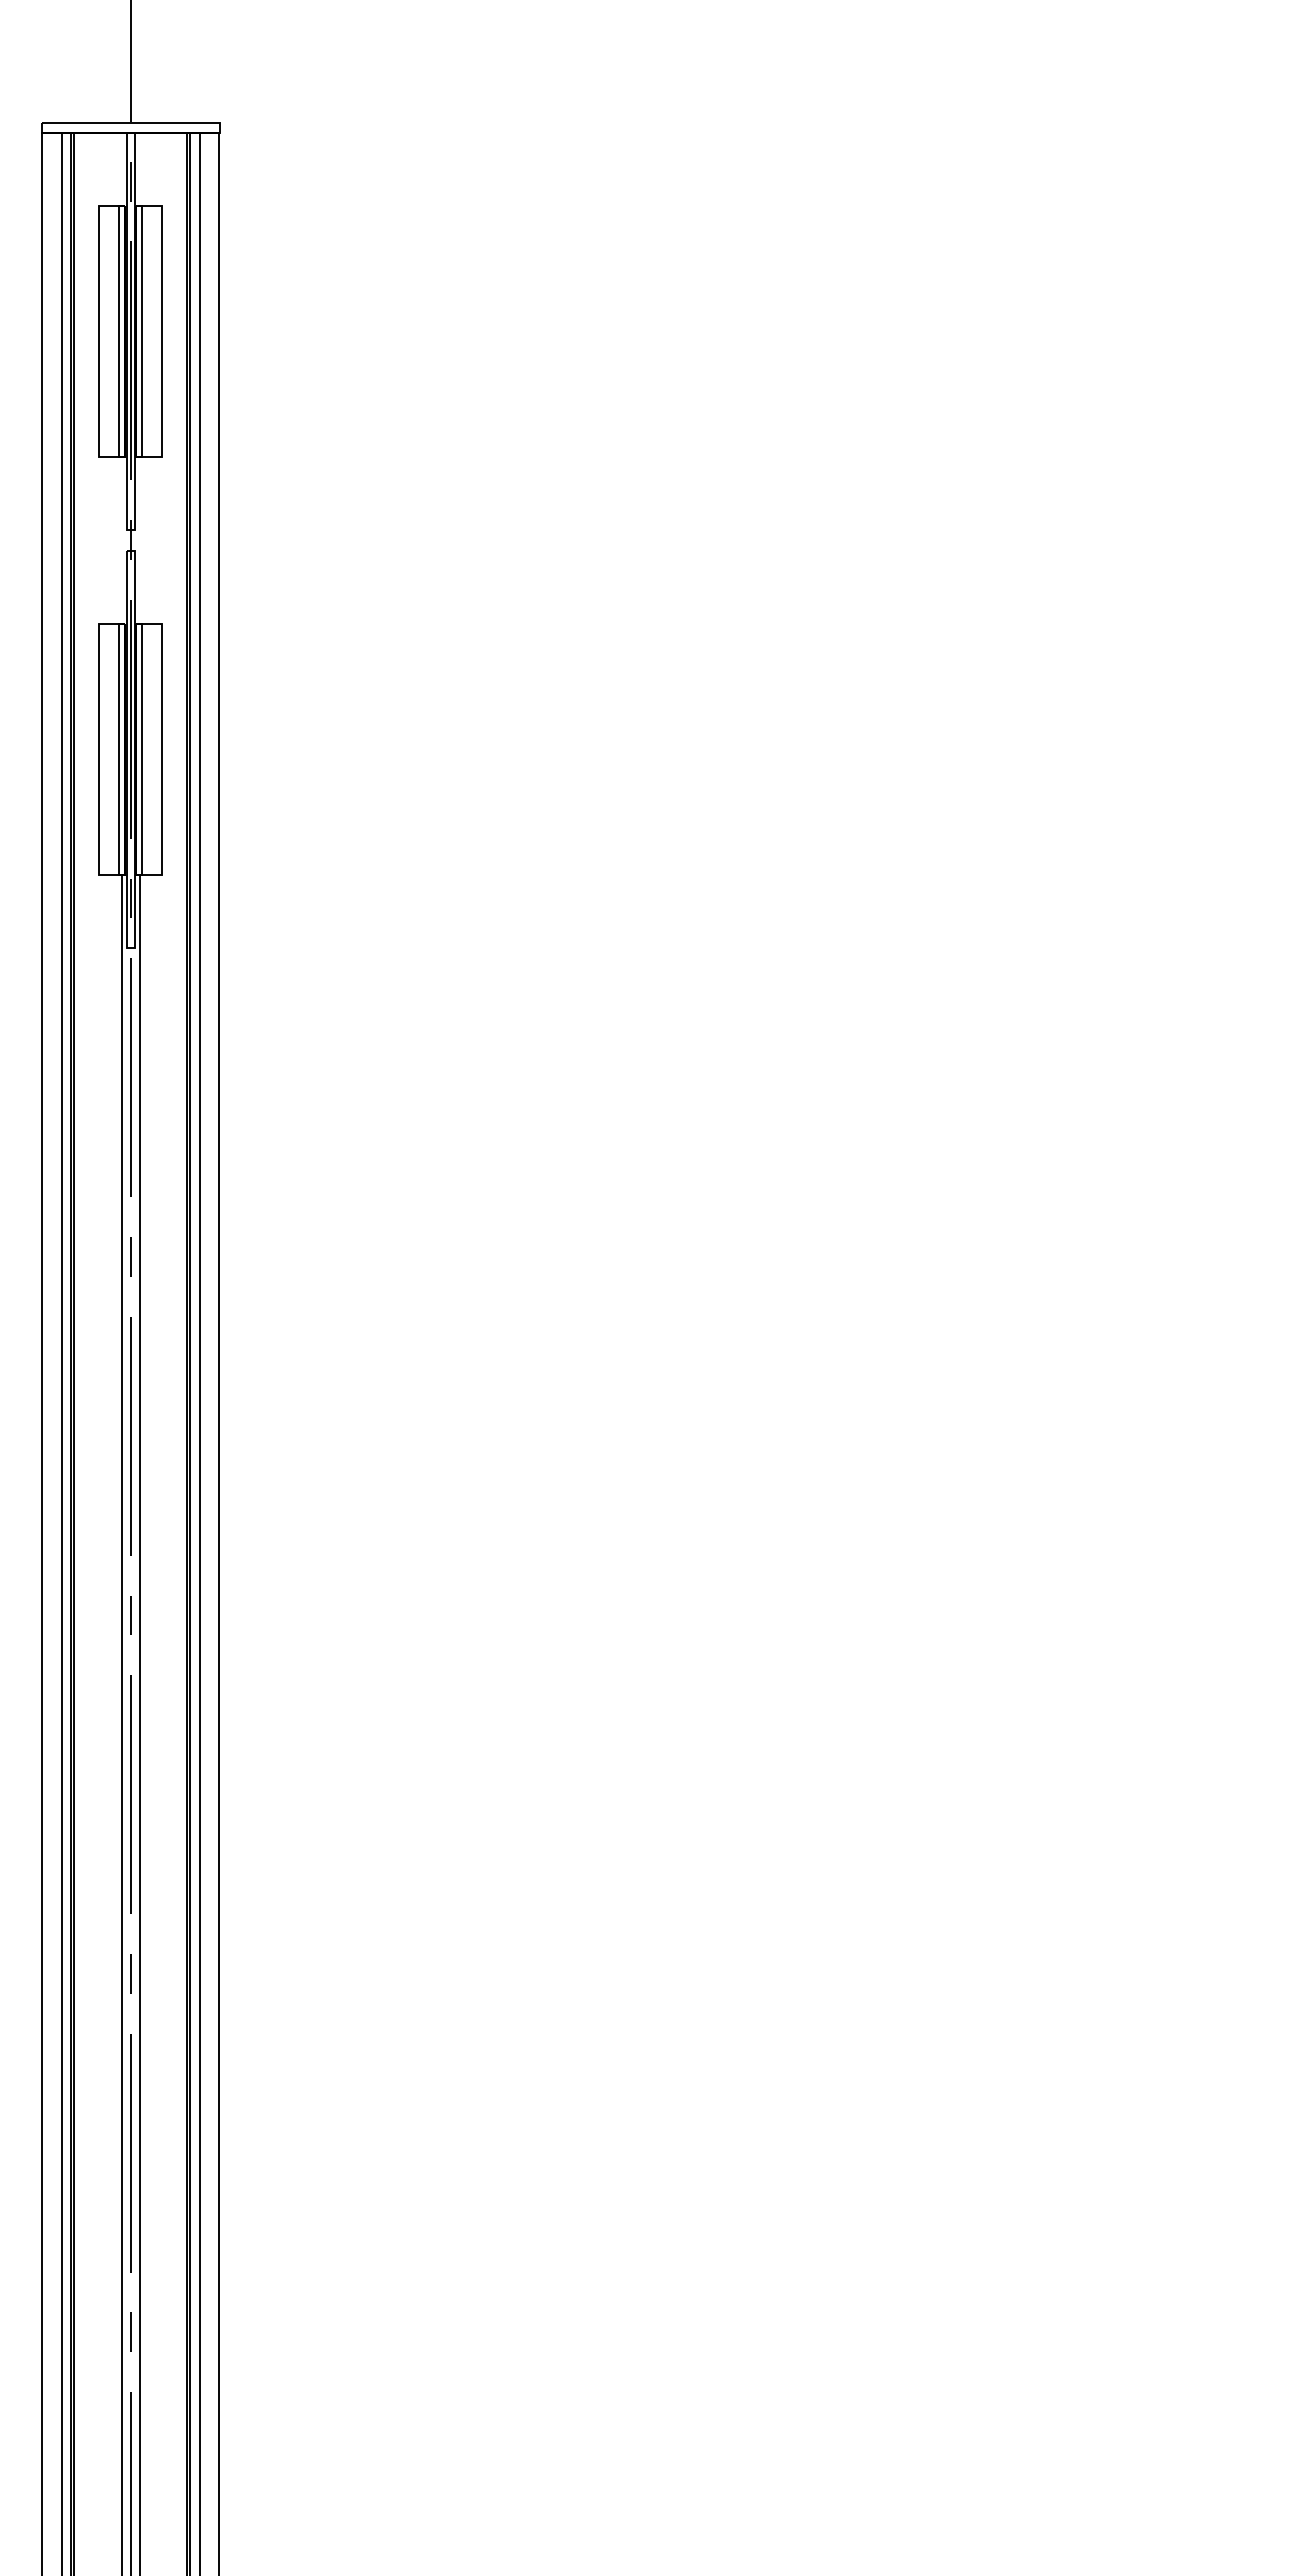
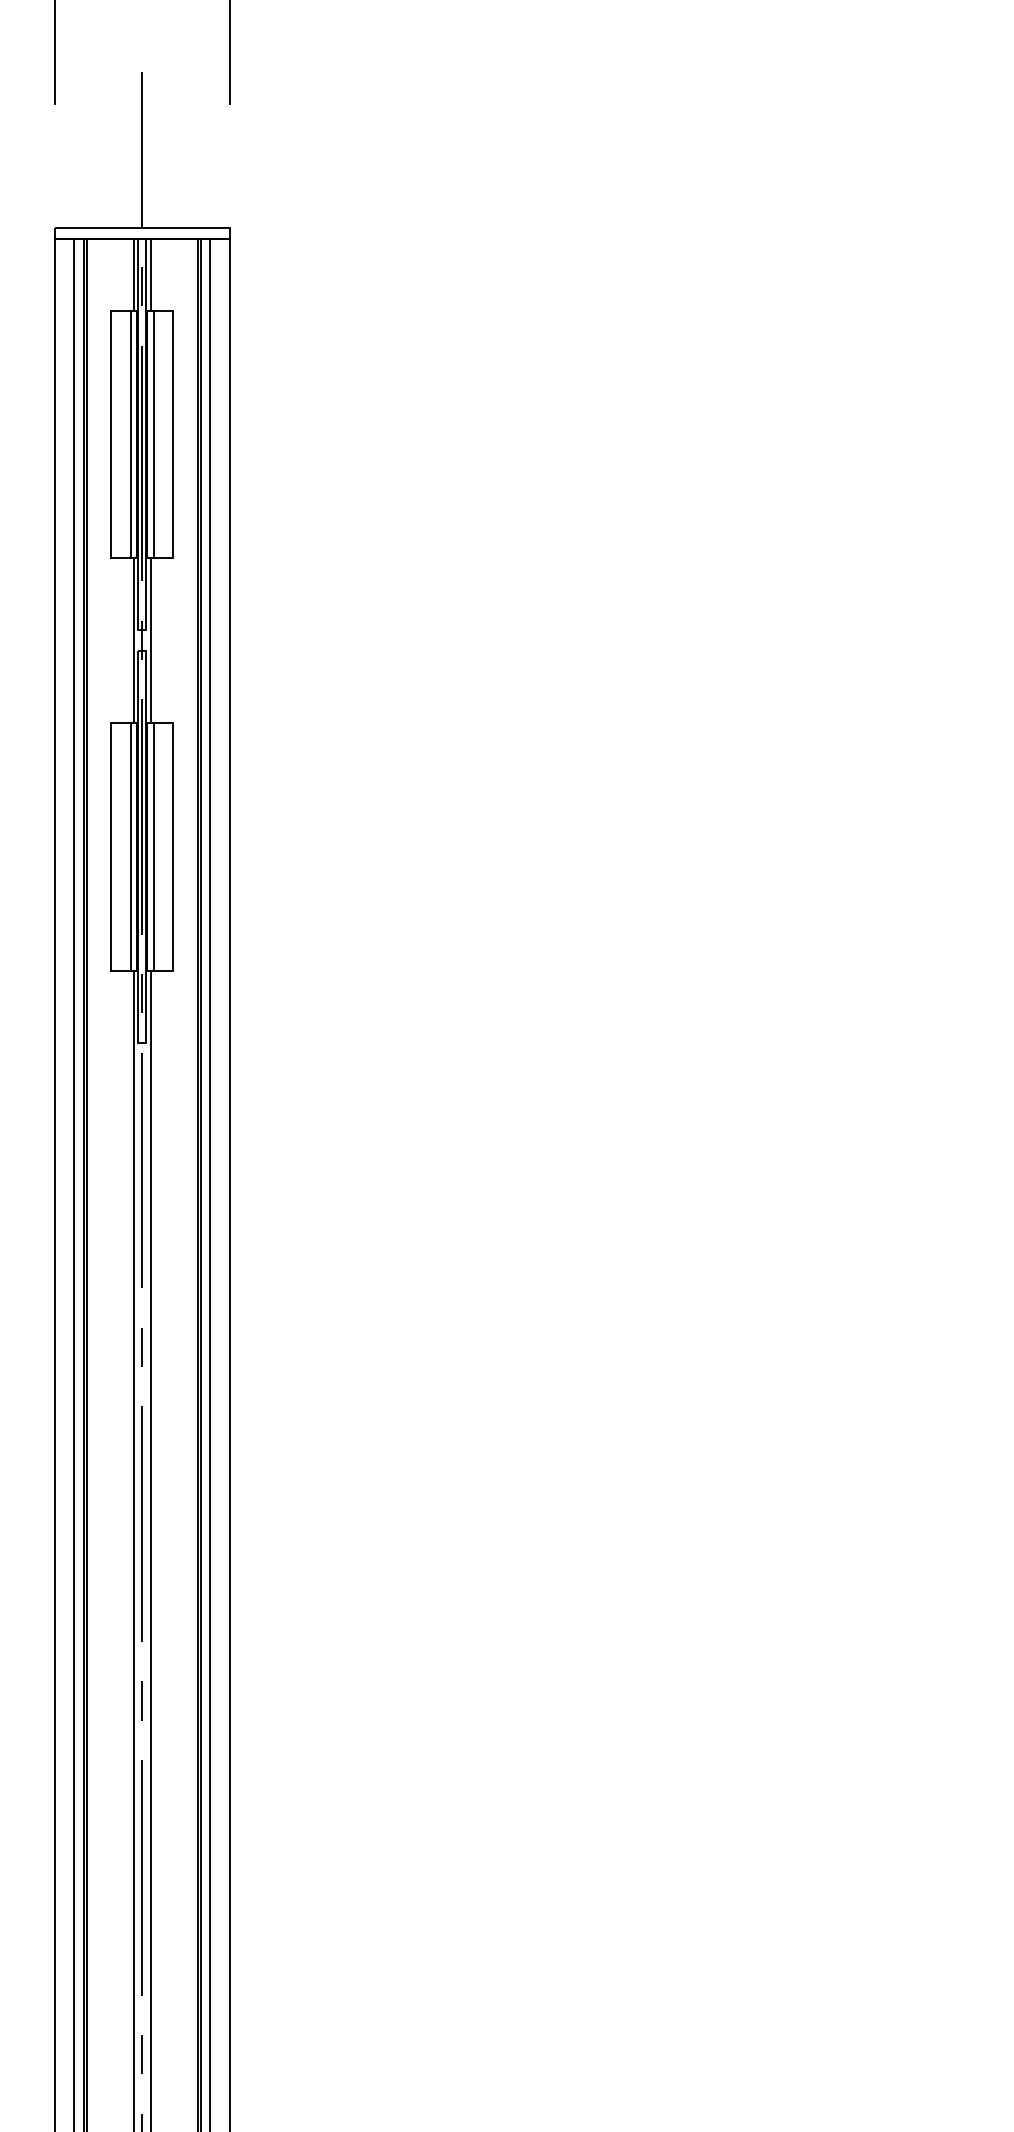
line: (121, 169) -> (133, 274), added
line: (139, 169) -> (150, 274), added
line: (121, 540) -> (133, 640), added
line: (139, 540) -> (150, 640), added

